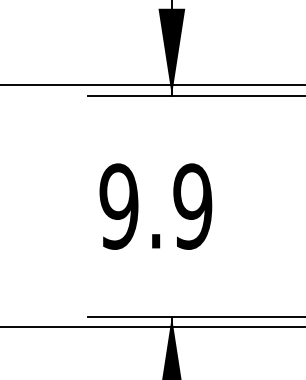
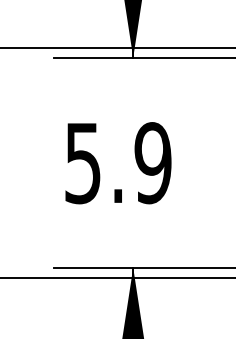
text: (118, 206) -> (82, 163), 9.9 -> 5.9

